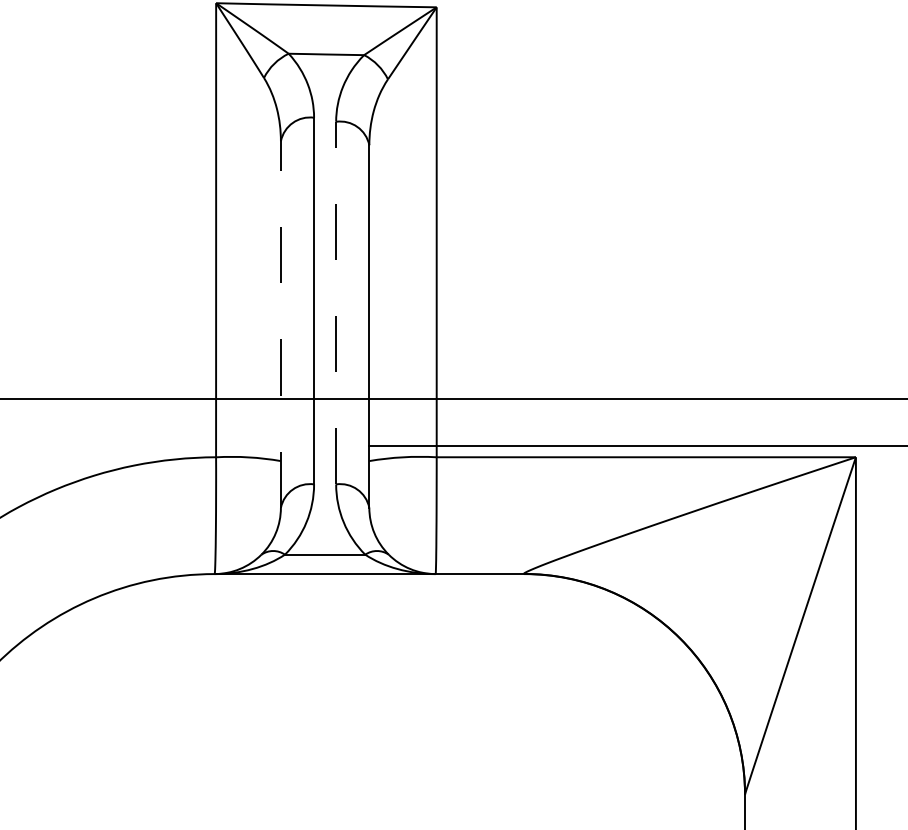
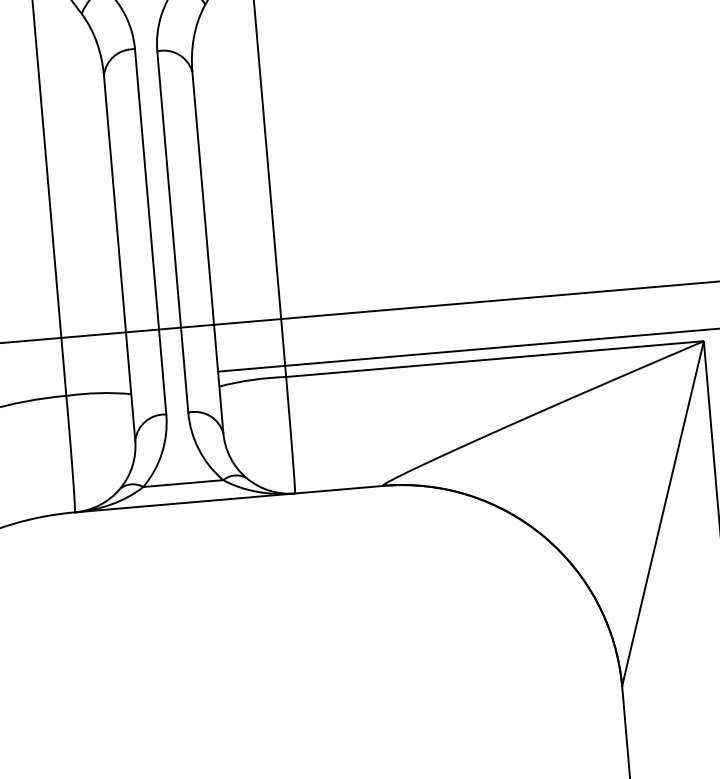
line: (336, 302) -> (173, 231), dashed -> solid
line: (280, 324) -> (119, 258), dashed -> solid

